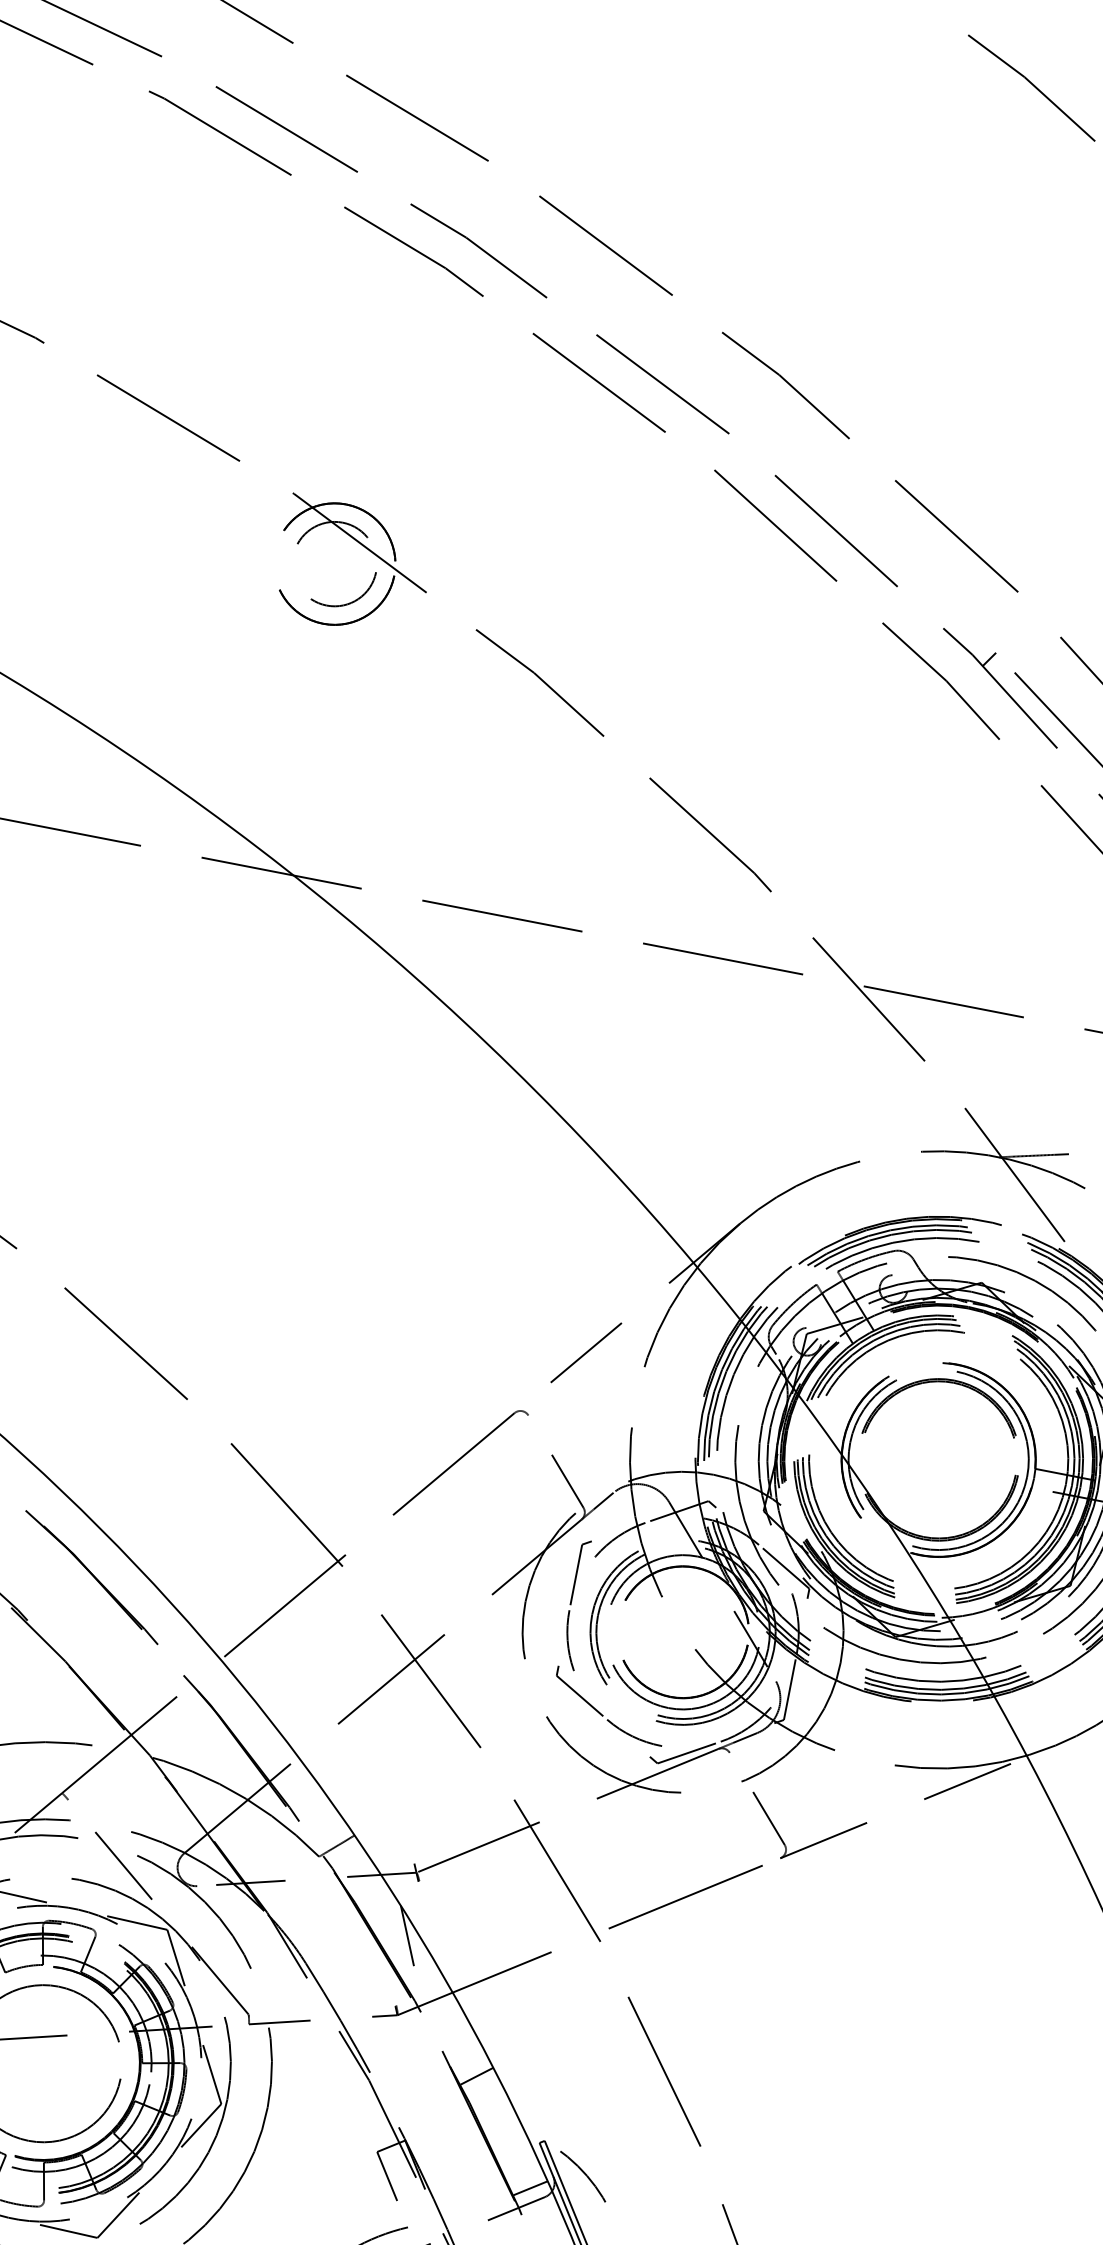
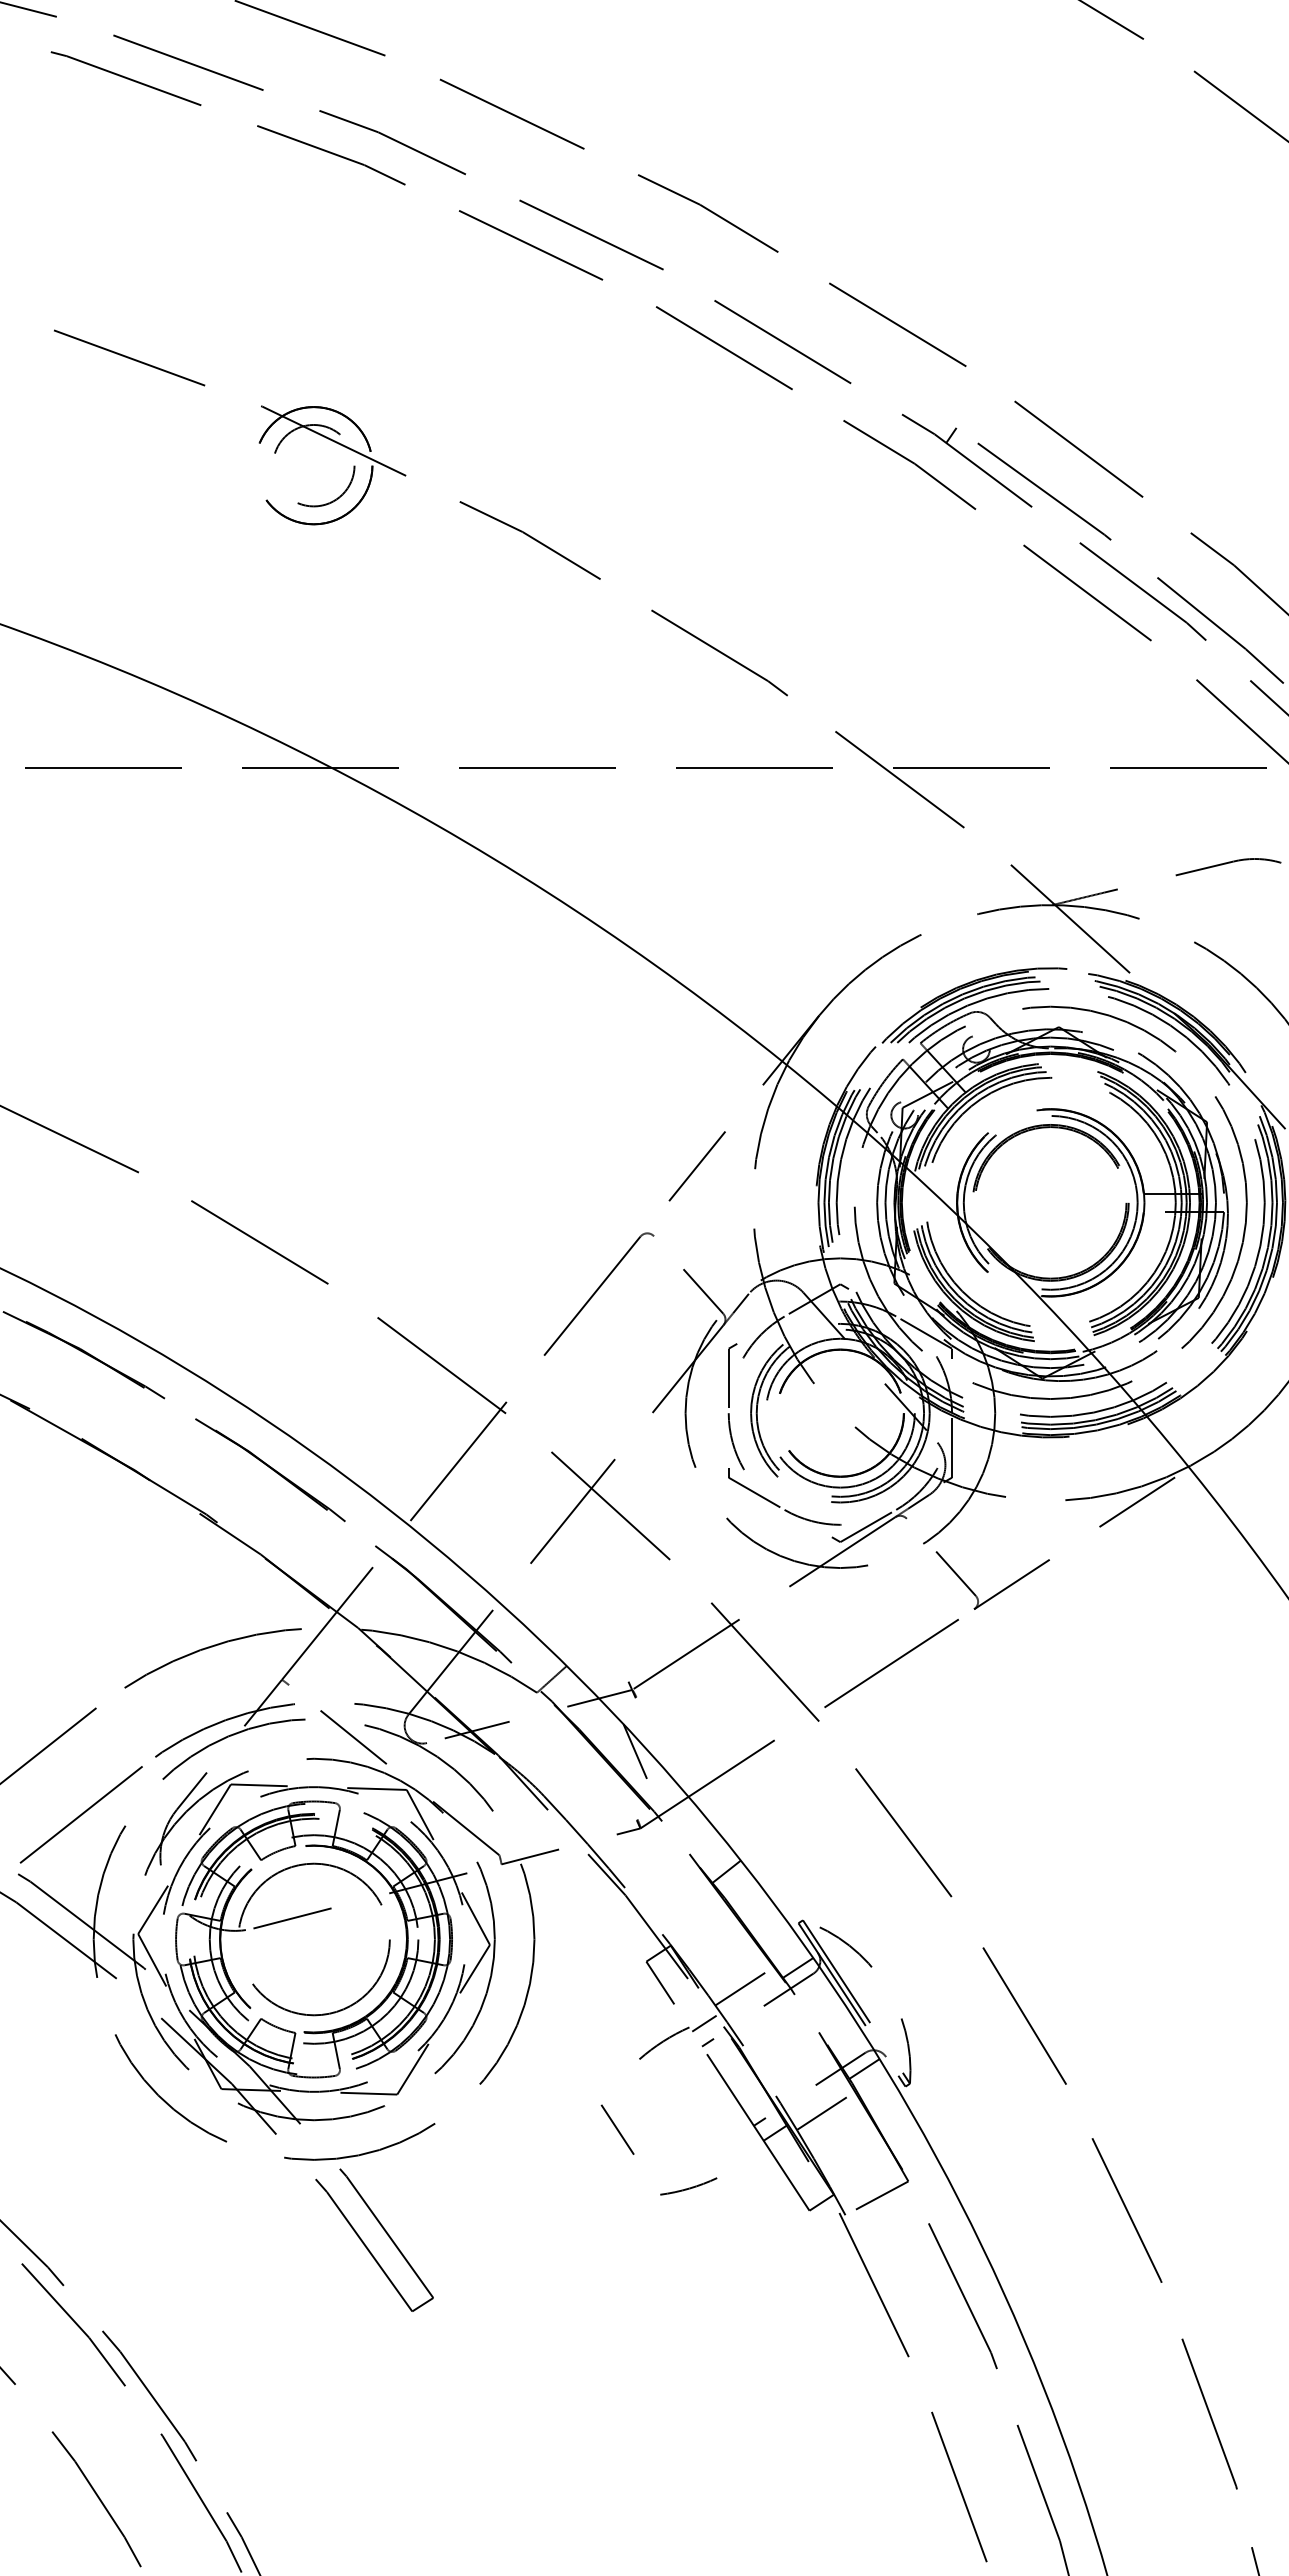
line: (473, 2195) -> (745, 1985), added
line: (424, 2226) -> (704, 2023), added

